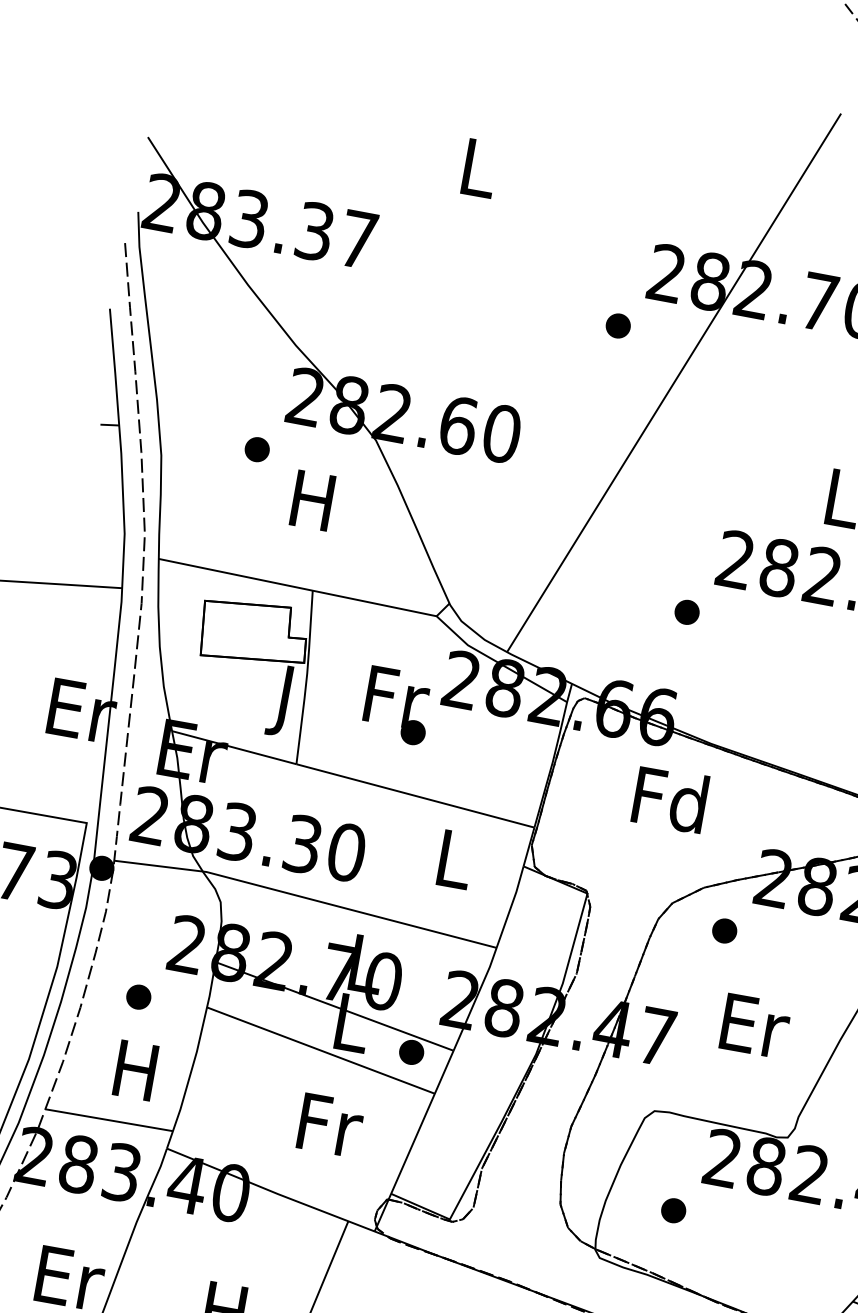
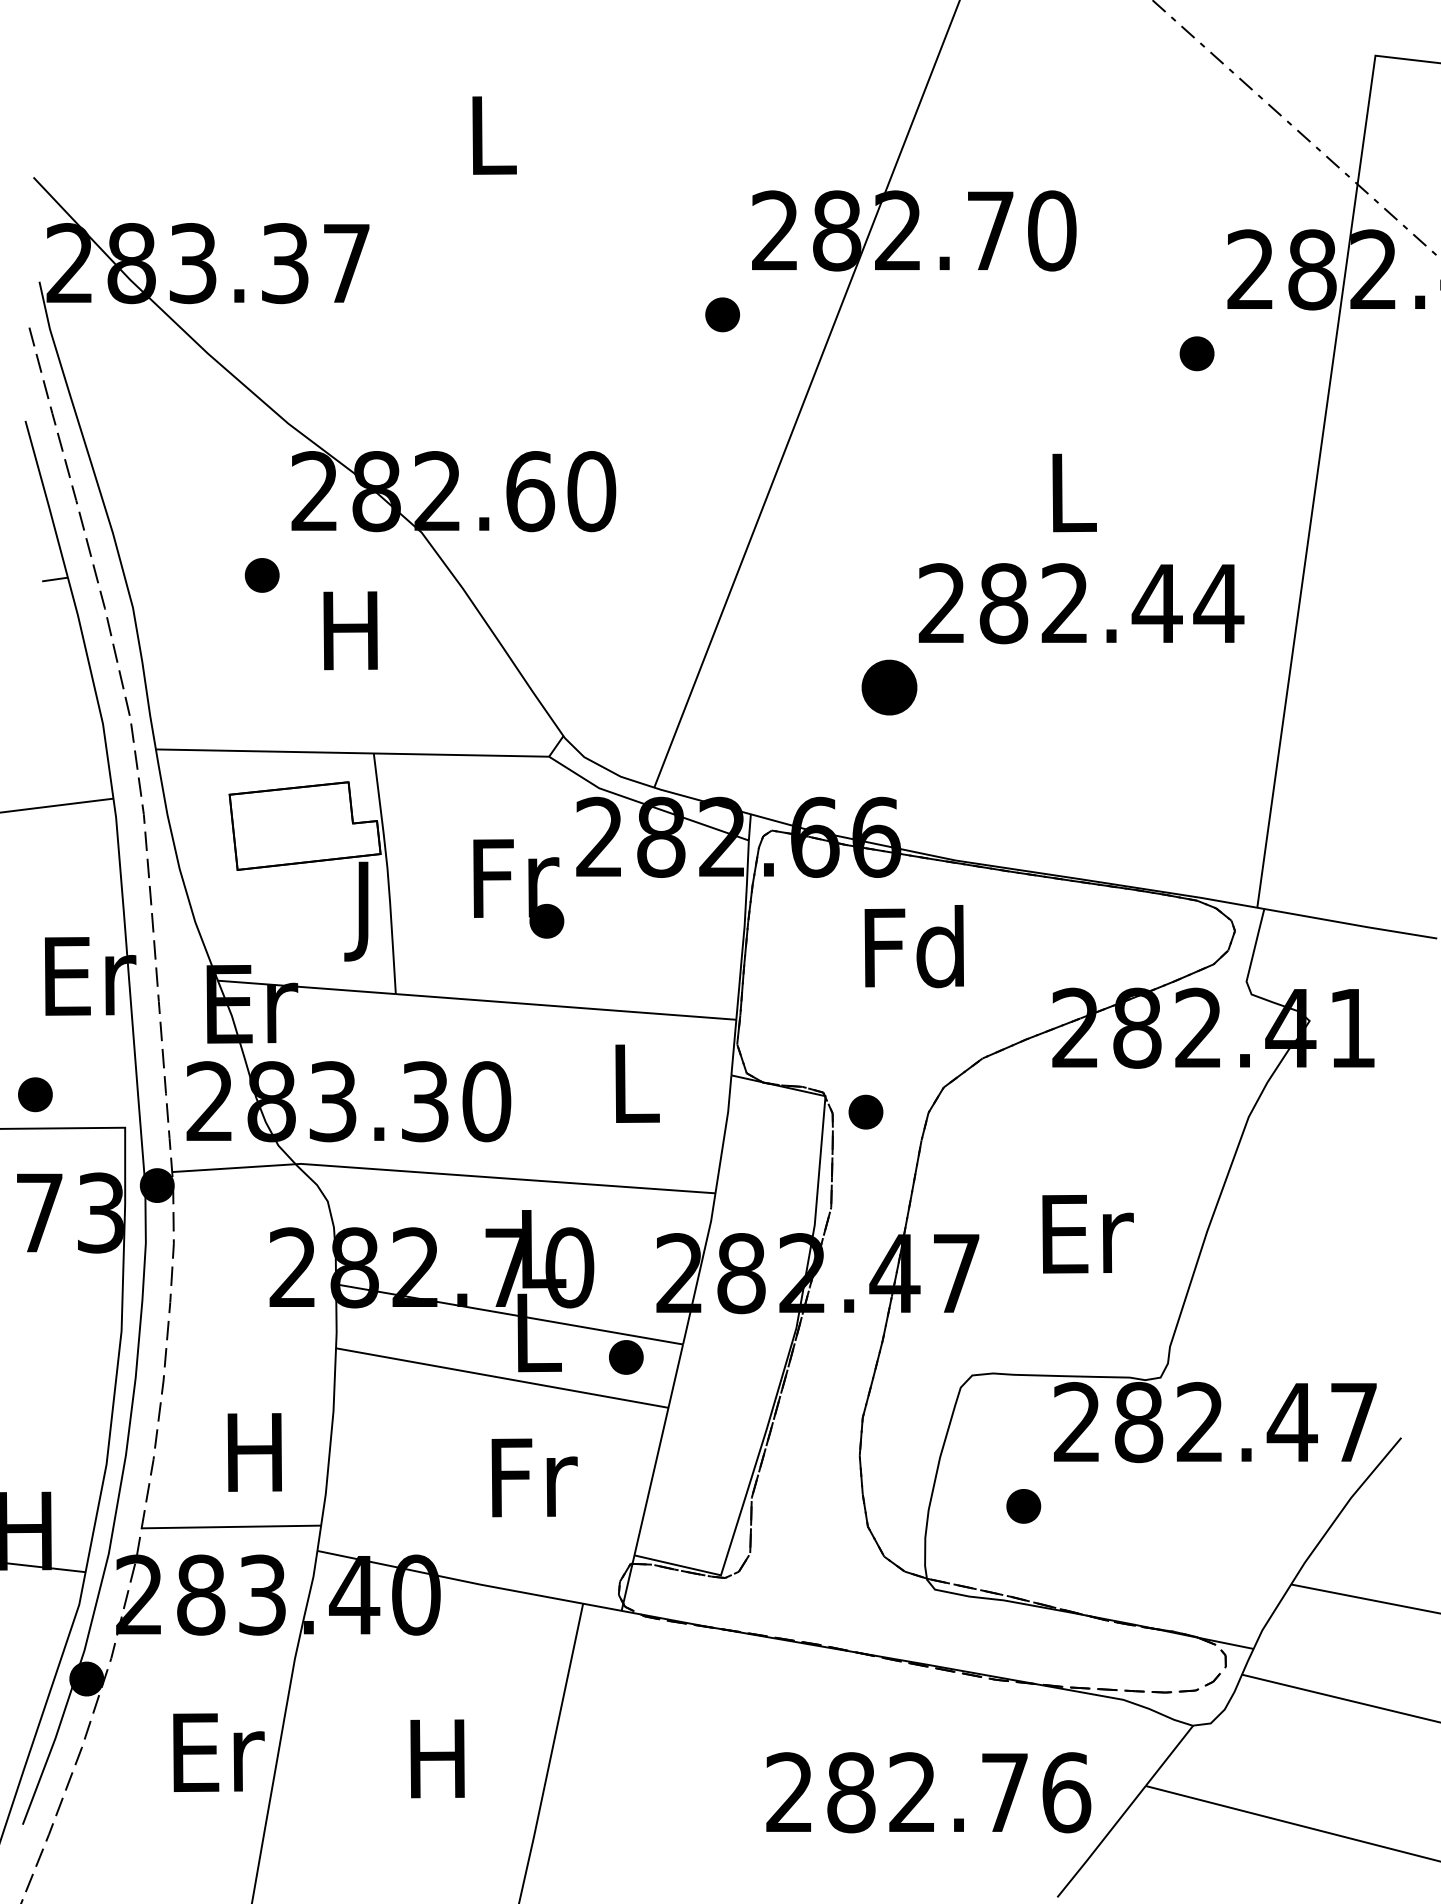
part: (687, 612) -> (889, 687), size x1.6
part: (724, 930) -> (865, 1111), moved
part: (138, 997) -> (35, 1094), moved

